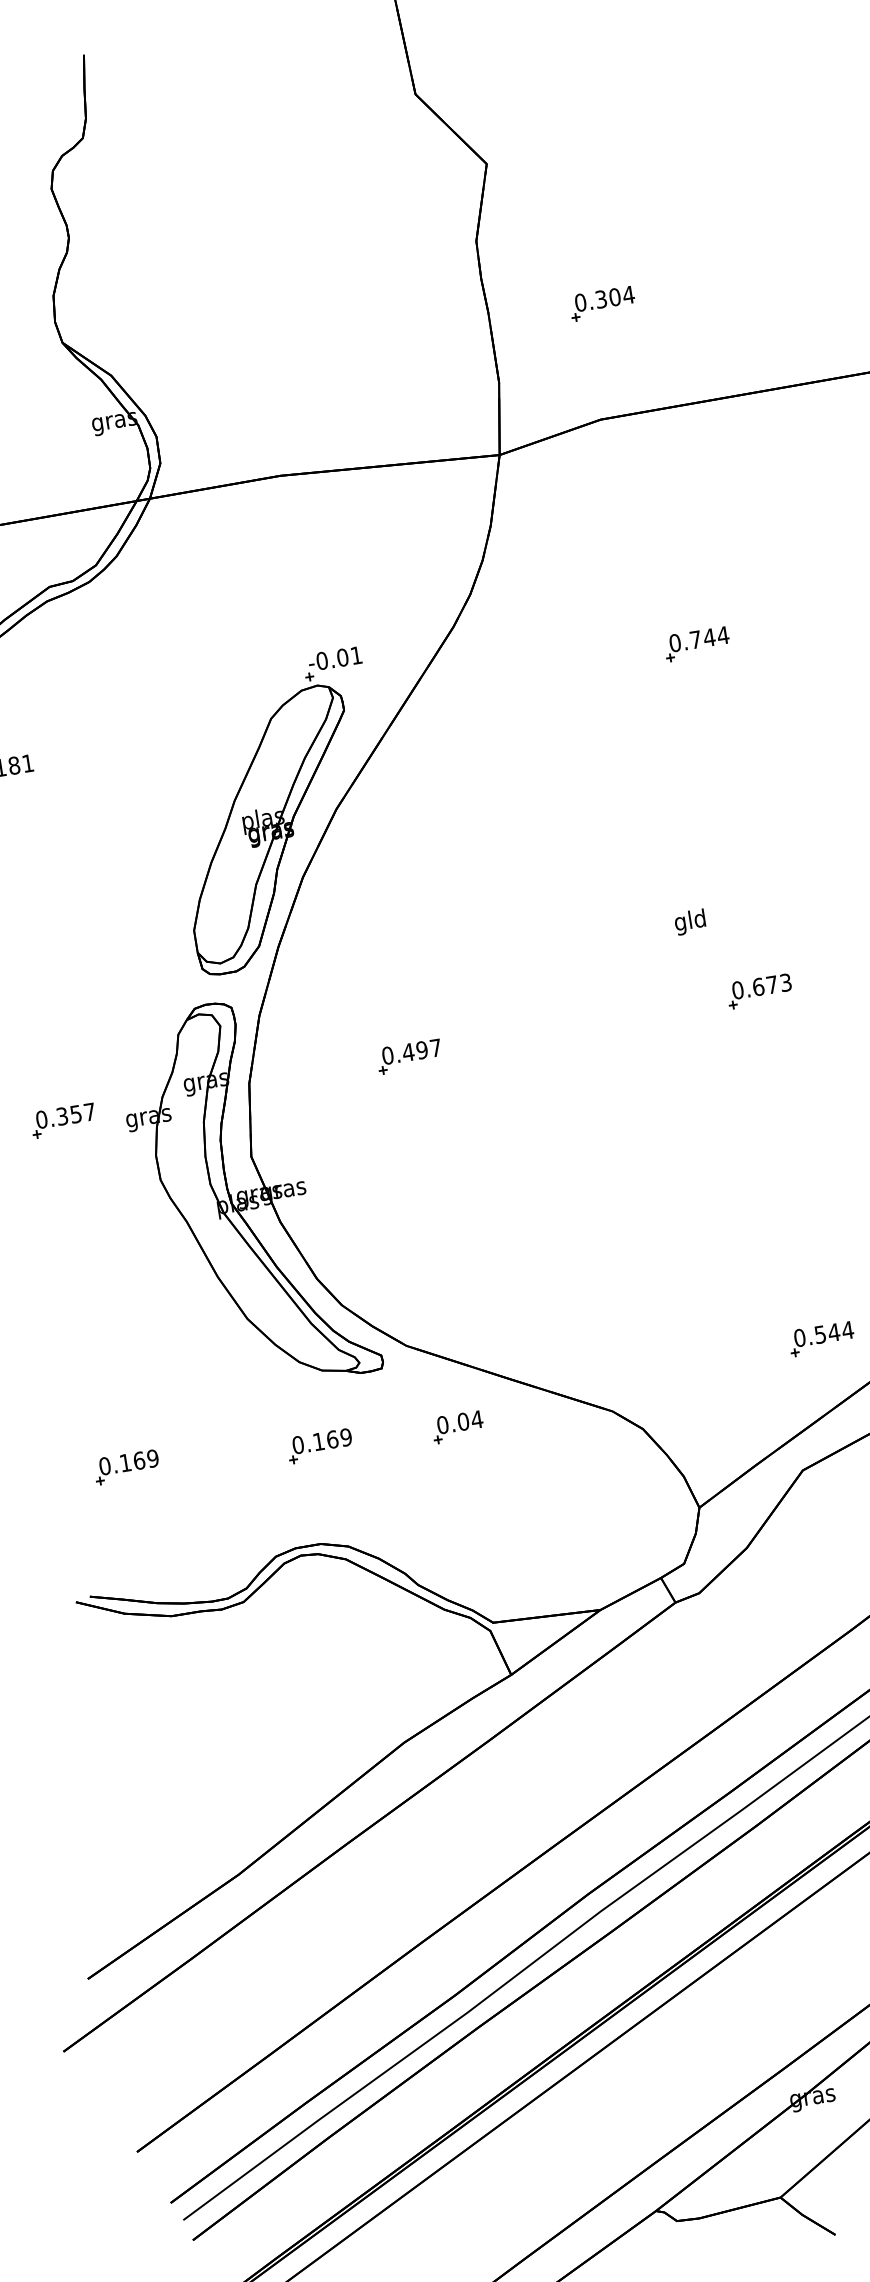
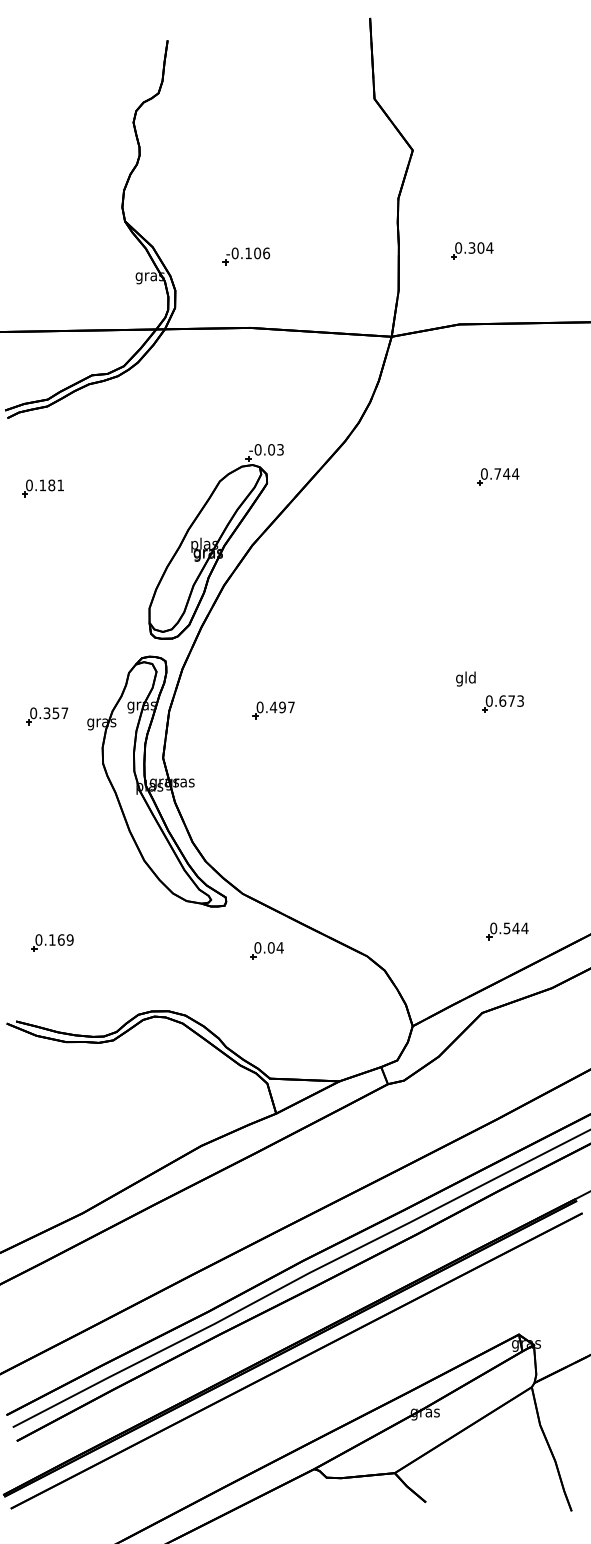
part: (257, 367) -> (246, 256), added
text: (356, 655) -> (280, 449), -0.01 -> -0.03
text: (689, 921) -> (465, 678), moved
part: (319, 1445) -> (177, 948), removed

